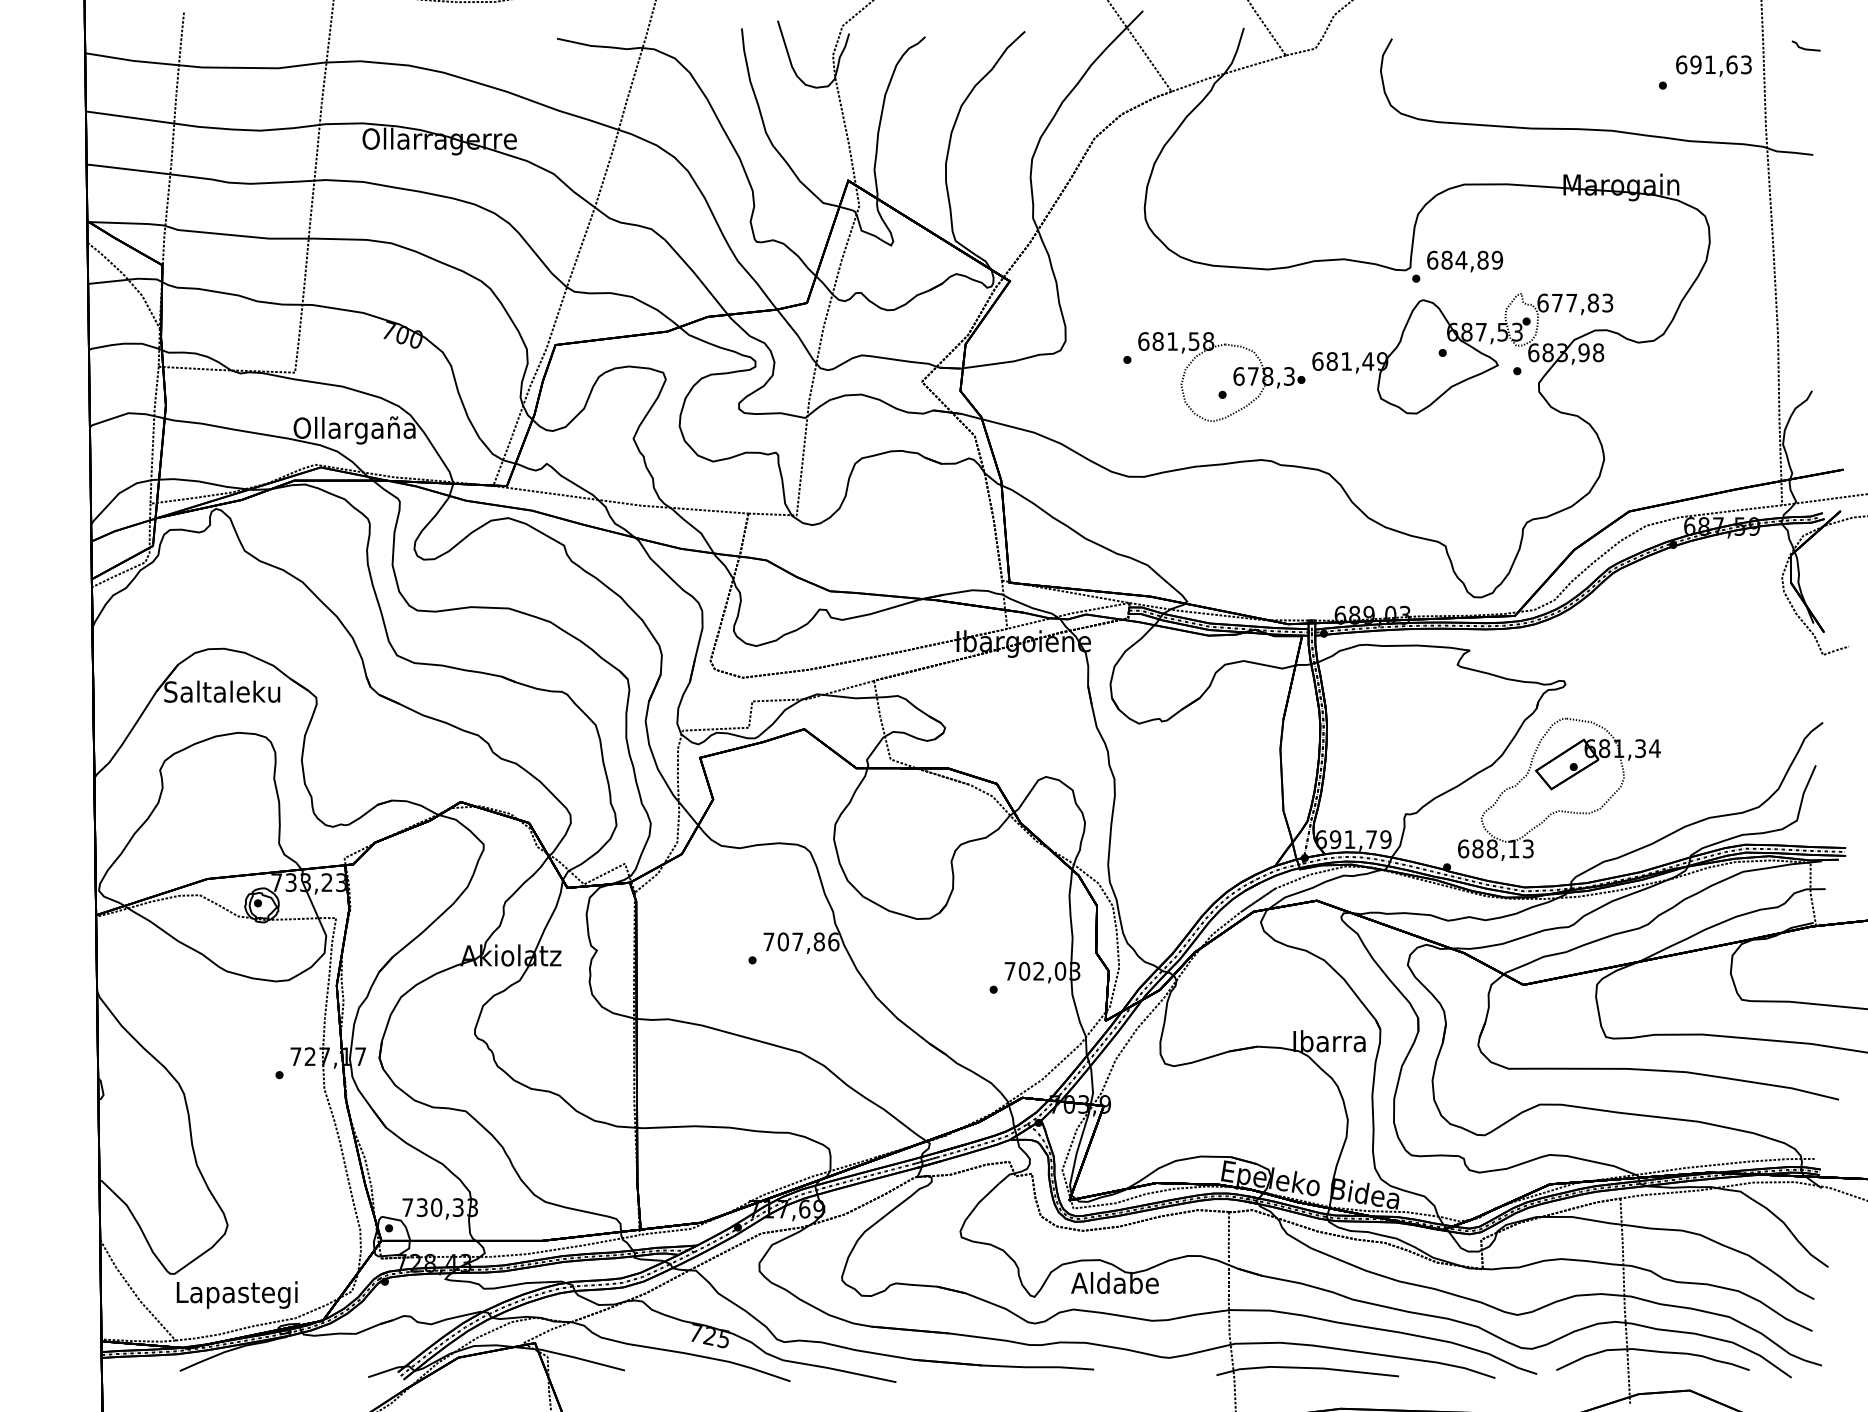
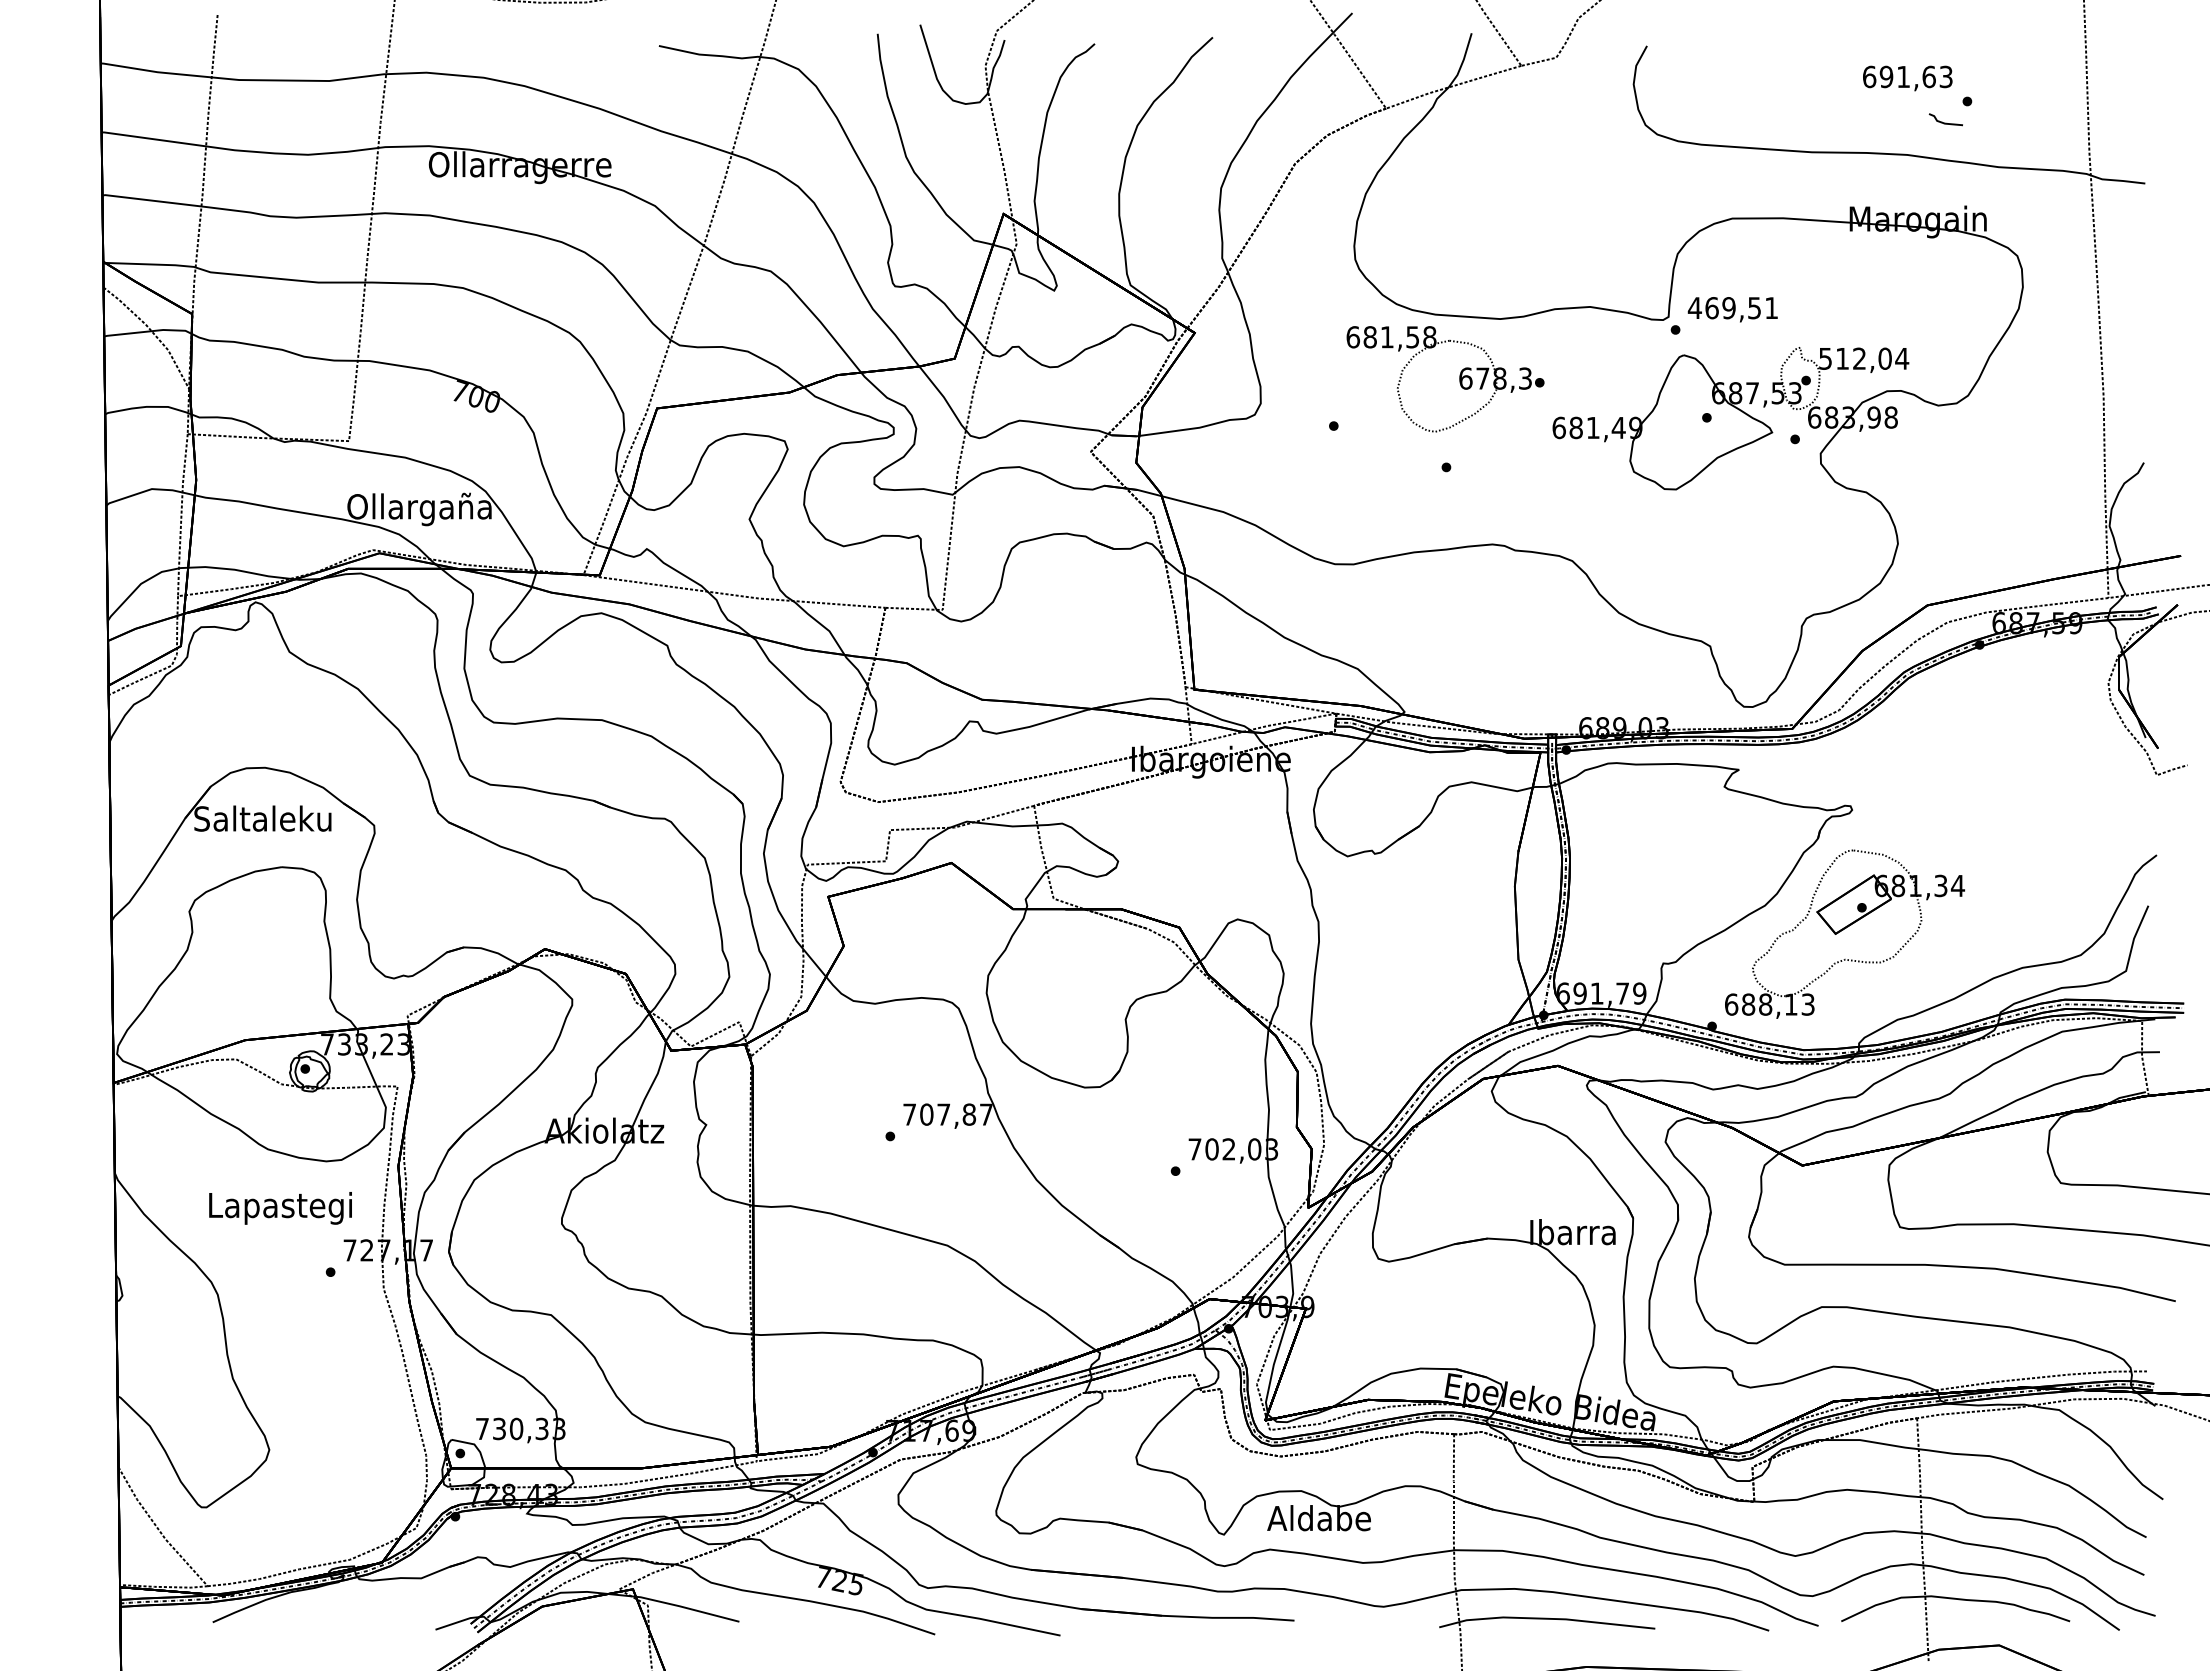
line: (1805, 48) -> (1945, 122), moved
text: (1713, 66) -> (1907, 78), moved
text: (1464, 260) -> (1732, 308), 684,89 -> 469,51
text: (1575, 302) -> (1864, 358), 677,83 -> 512,04
part: (1233, 377) -> (1459, 379), moved
text: (833, 941) -> (986, 1114), 707,86 -> 707,87
text: (237, 1295) -> (280, 1208), moved

